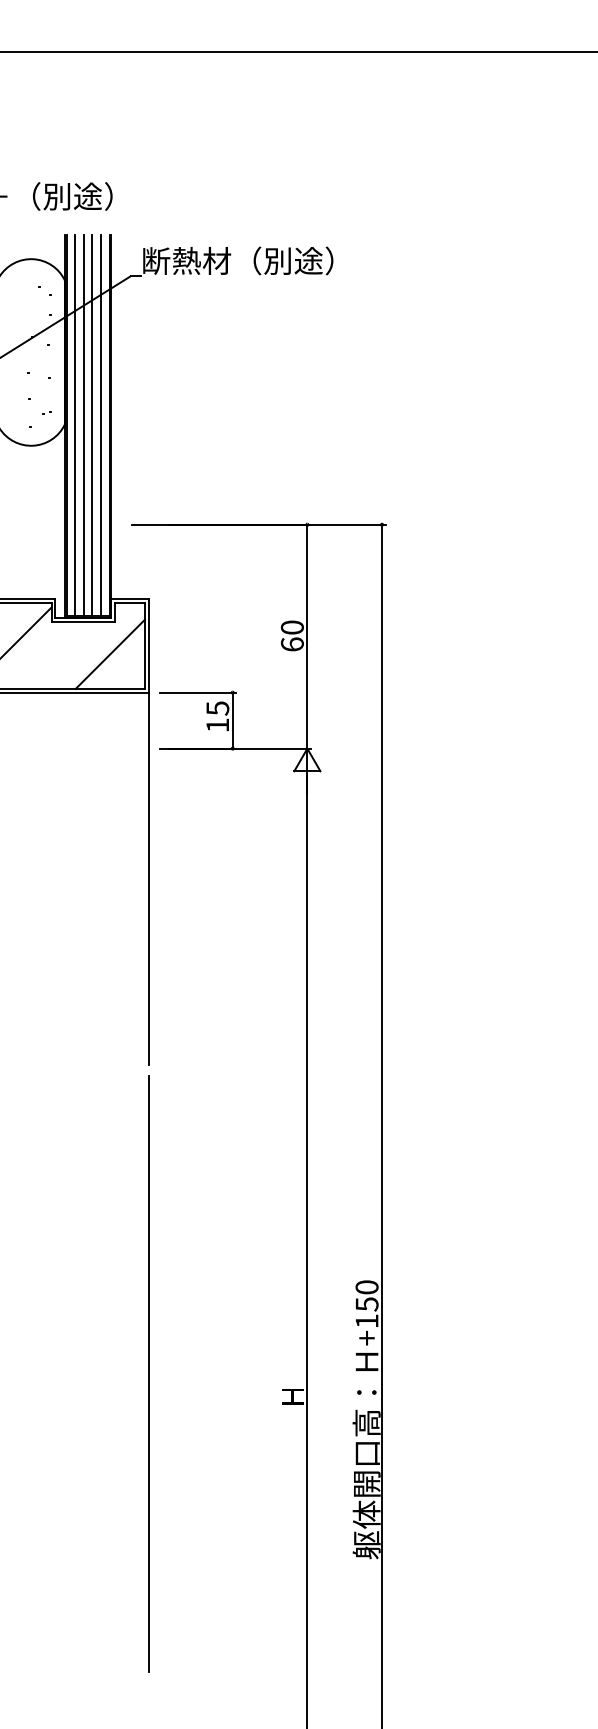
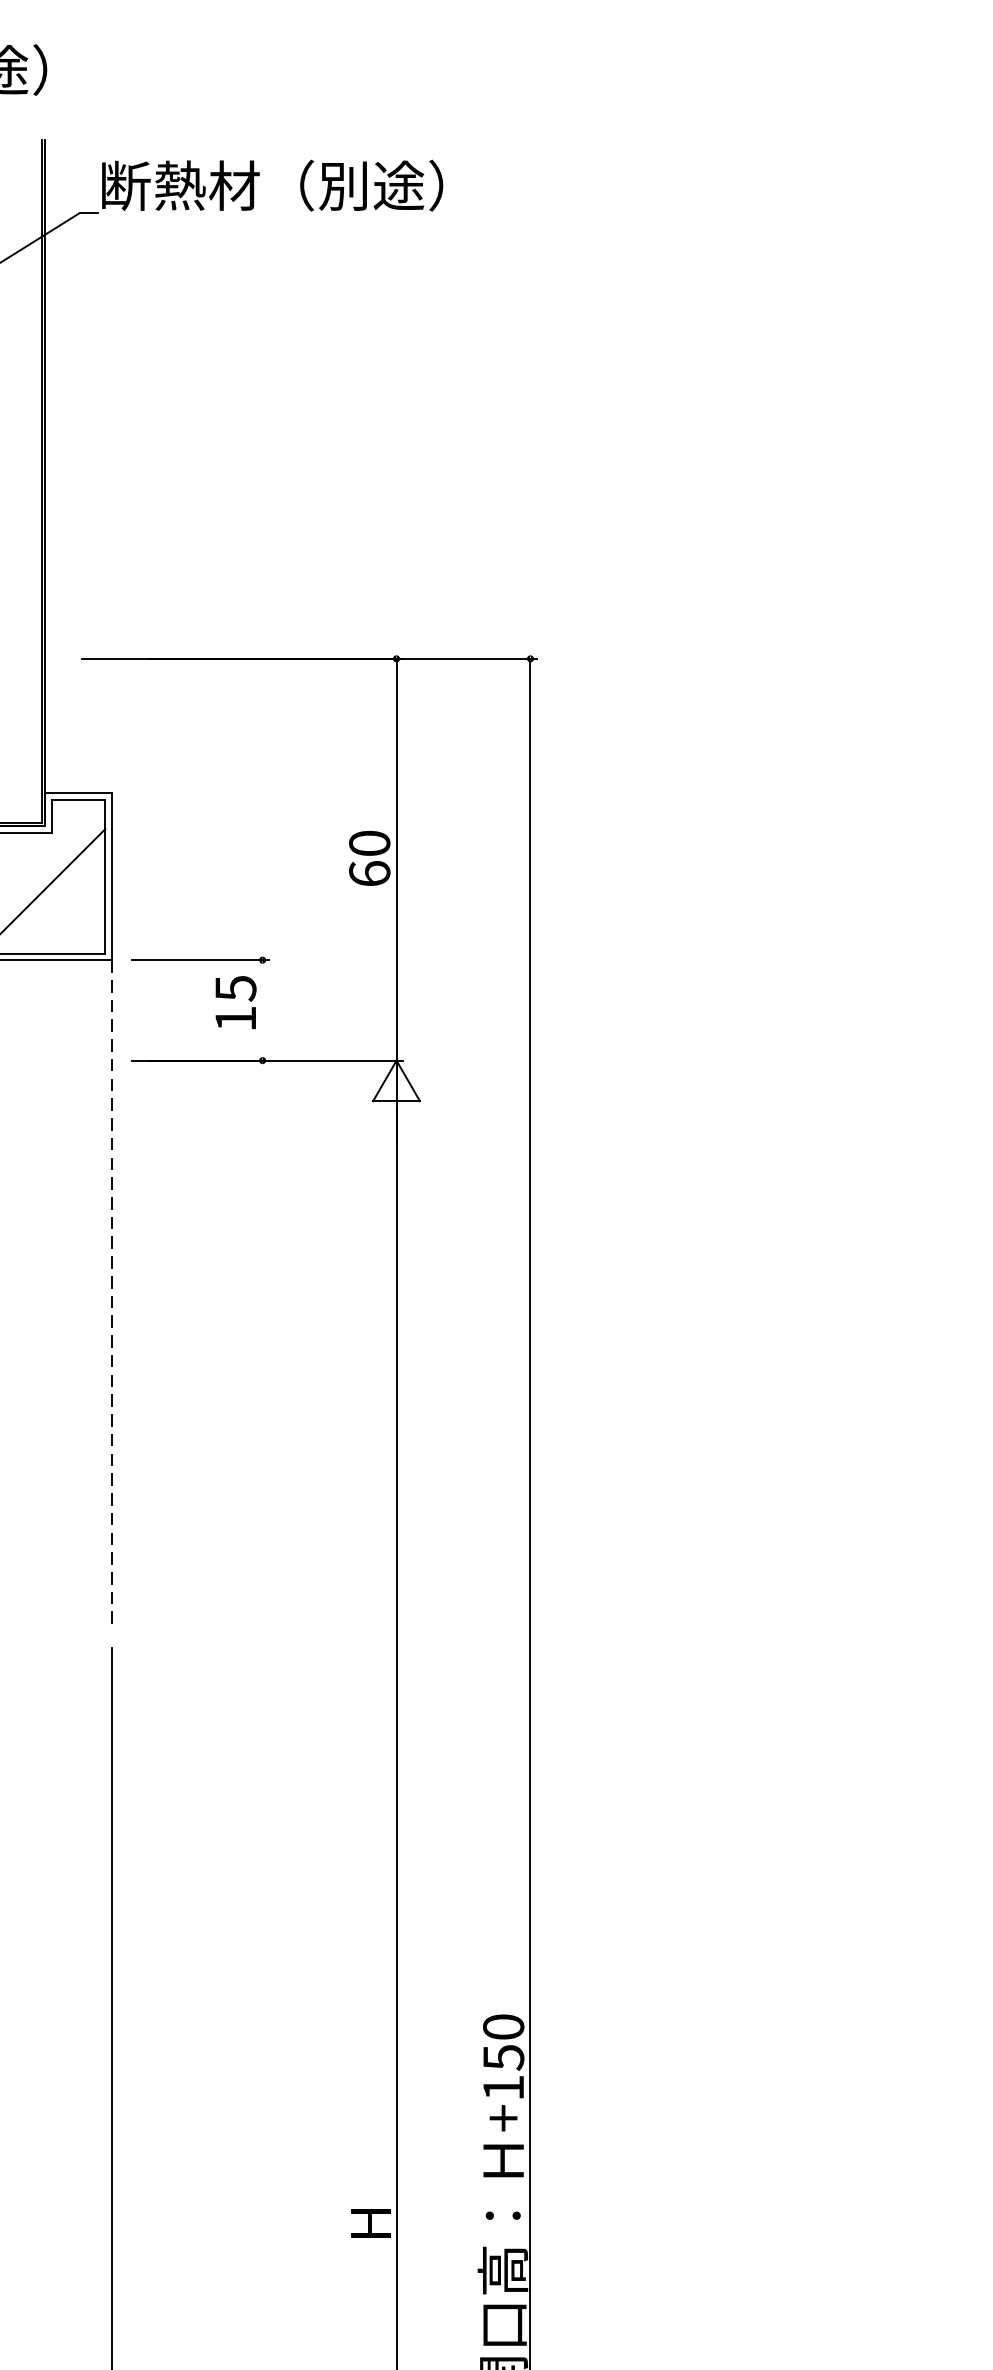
line: (92, 425) -> (11, 480), removed
line: (100, 425) -> (25, 480), removed
line: (232, 720) -> (262, 1010), removed
line: (148, 879) -> (111, 1295), solid -> dashed

